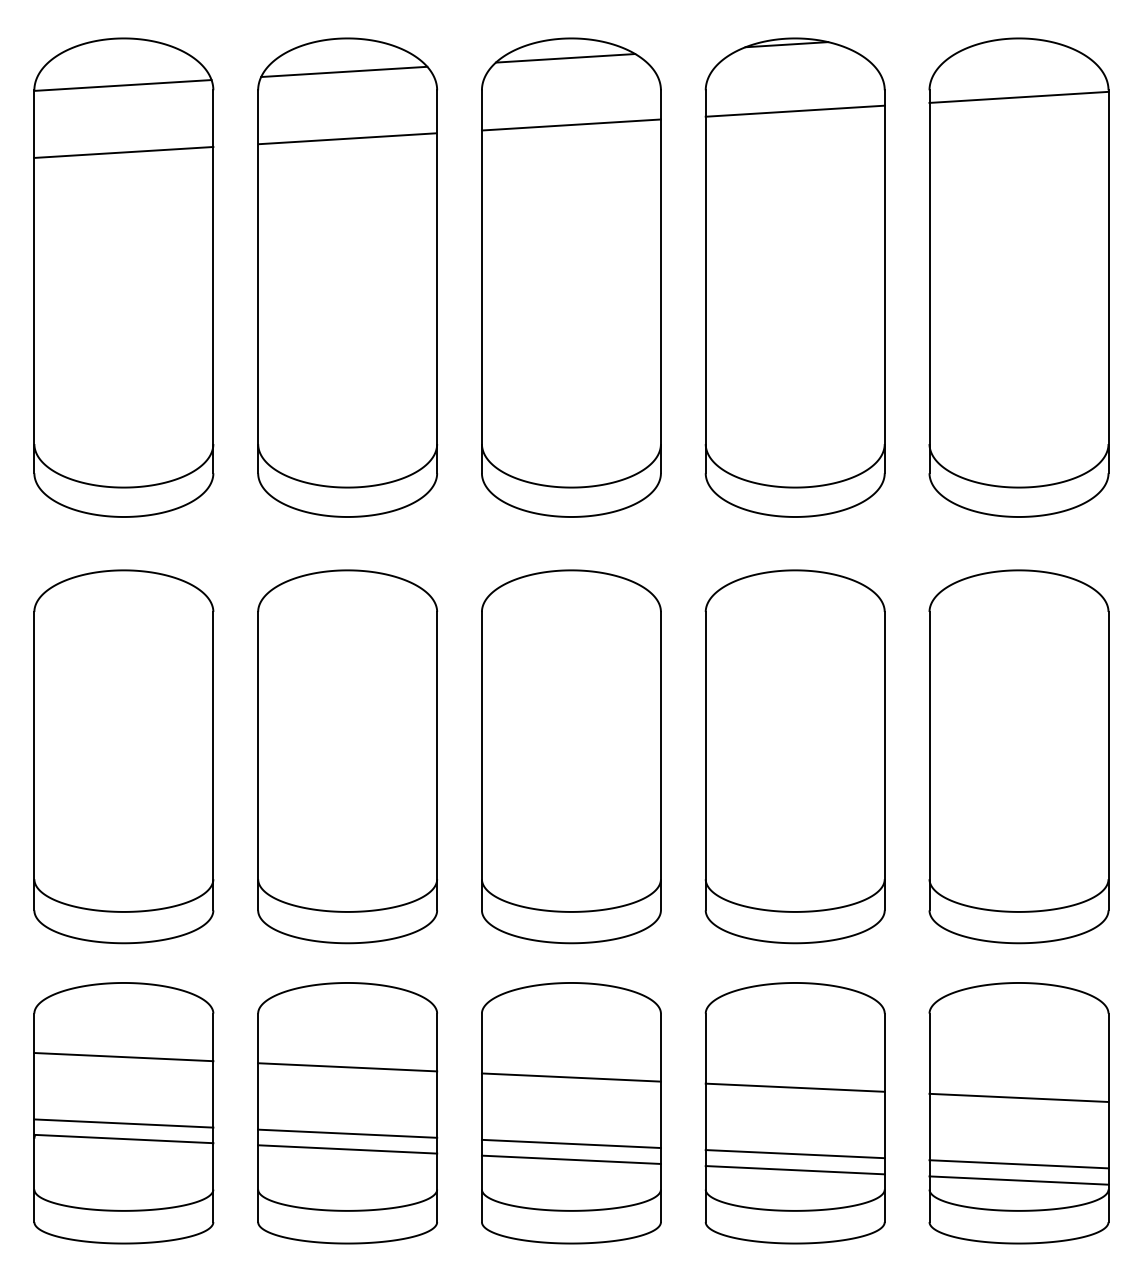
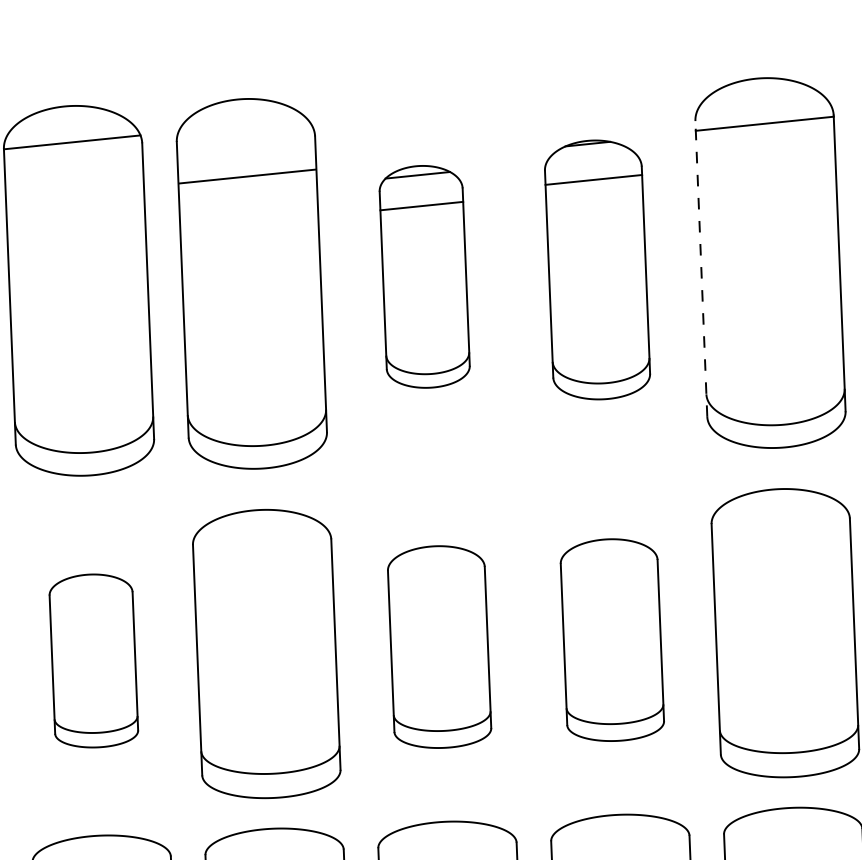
line: (344, 71) -> (242, 124), removed
line: (123, 151) -> (74, 193), removed
part: (571, 277) -> (424, 276), size x0.6
part: (794, 277) -> (596, 269), size x0.7
line: (929, 281) -> (701, 268), solid -> dashed
part: (123, 756) -> (93, 660), size x0.6
part: (571, 756) -> (439, 646), size x0.7
part: (794, 756) -> (611, 639), size x0.7

